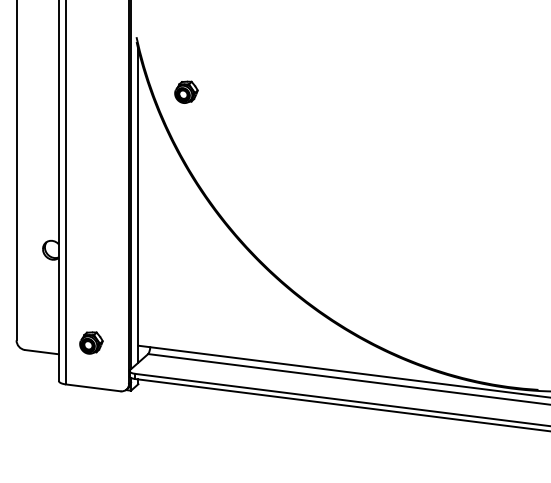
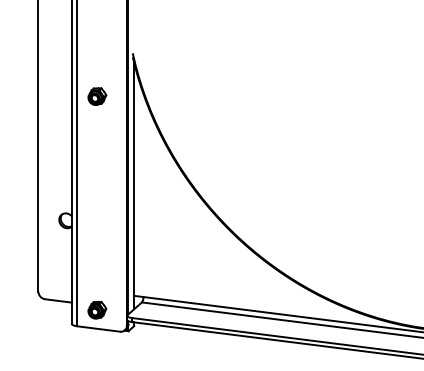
part: (186, 91) -> (97, 95), moved
part: (91, 342) -> (97, 309), moved

